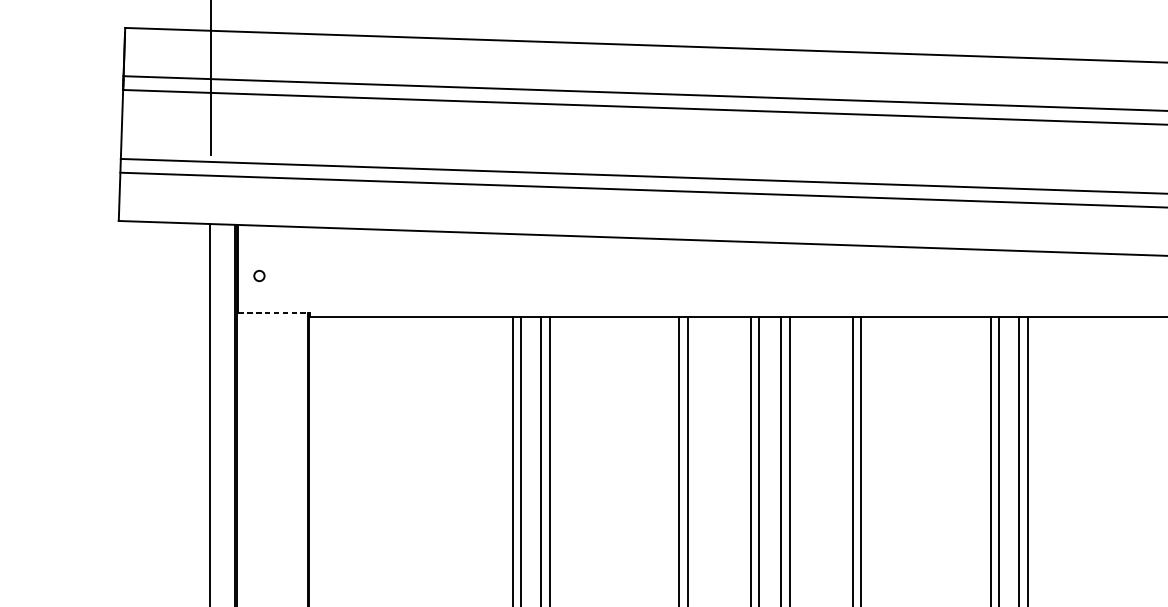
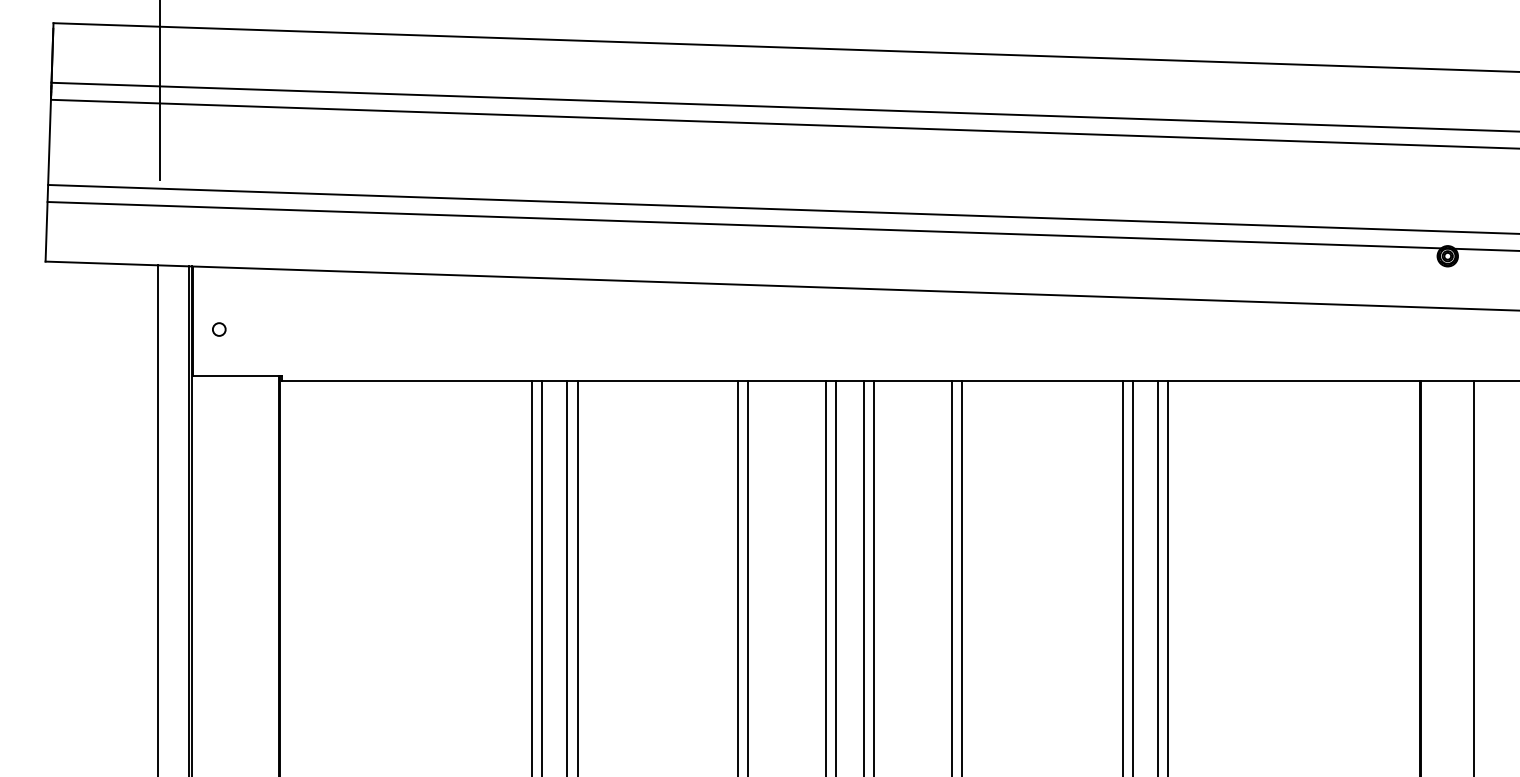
line: (274, 313) -> (237, 375), dashed -> solid

